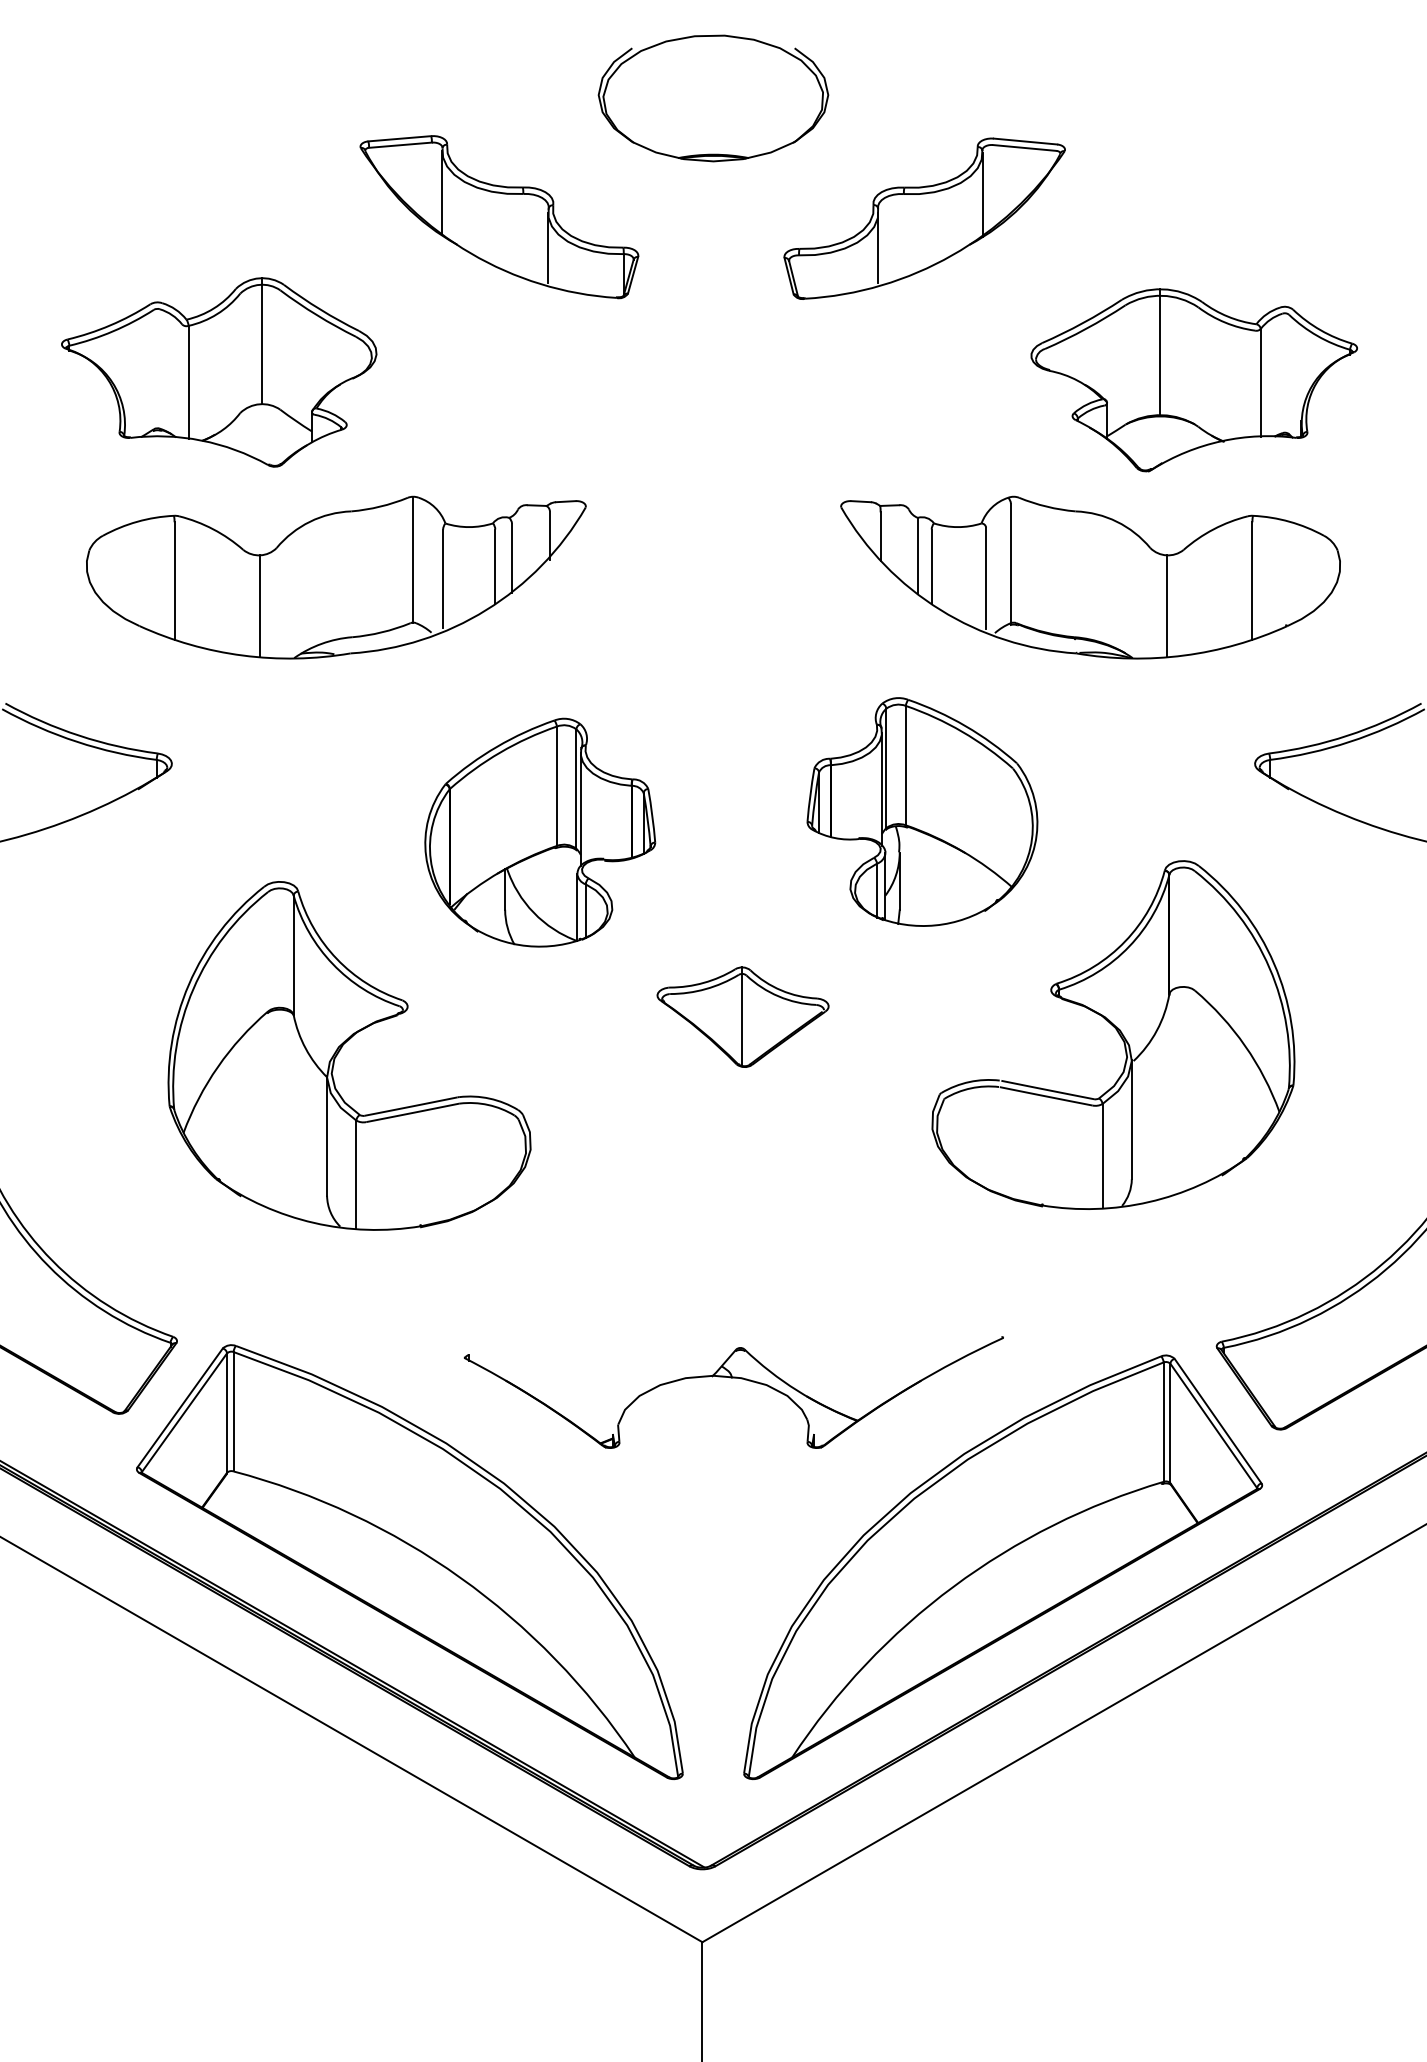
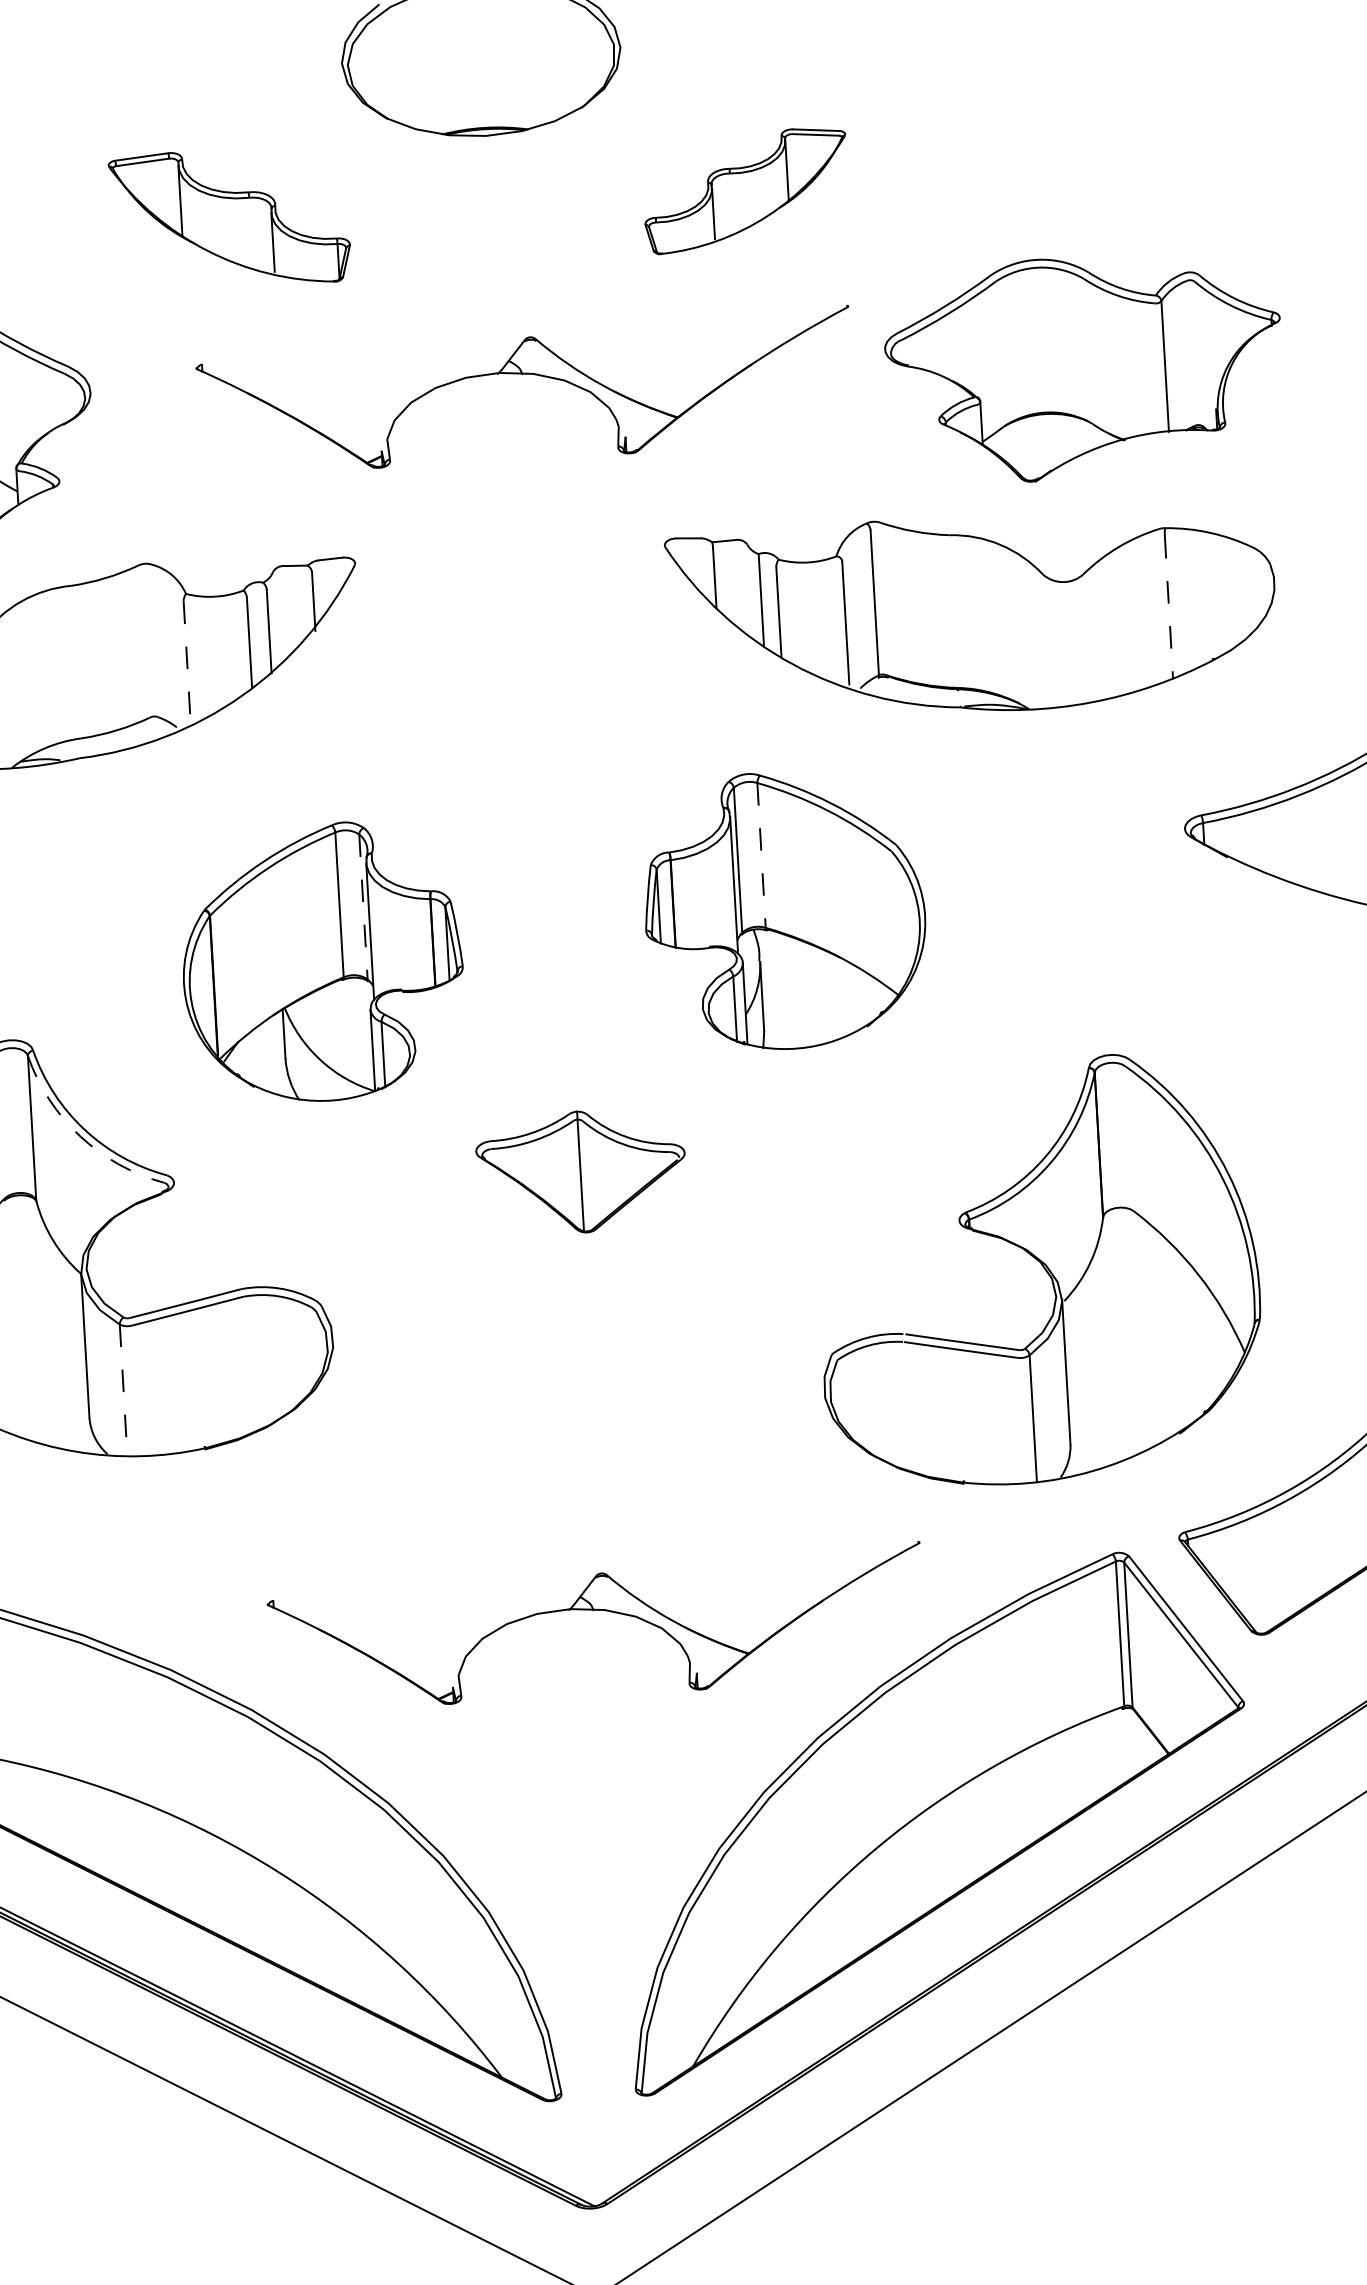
part: (499, 217) -> (230, 218), size x0.7
part: (924, 218) -> (745, 190), size x0.6
line: (1160, 352) -> (1041, 336), removed
part: (733, 359) -> (523, 374), added
line: (413, 559) -> (149, 639), removed
line: (443, 579) -> (187, 662), solid -> dashed
line: (1252, 581) -> (1169, 607), solid -> dashed
line: (1166, 606) -> (1066, 644), removed
line: (905, 765) -> (761, 855), solid -> dashed
line: (576, 789) -> (363, 907), solid -> dashed
arc: (332, 964) -> (79, 1136), solid -> dashed
part: (1113, 1034) -> (1038, 1270), moved
line: (356, 1174) -> (123, 1389), solid -> dashed

